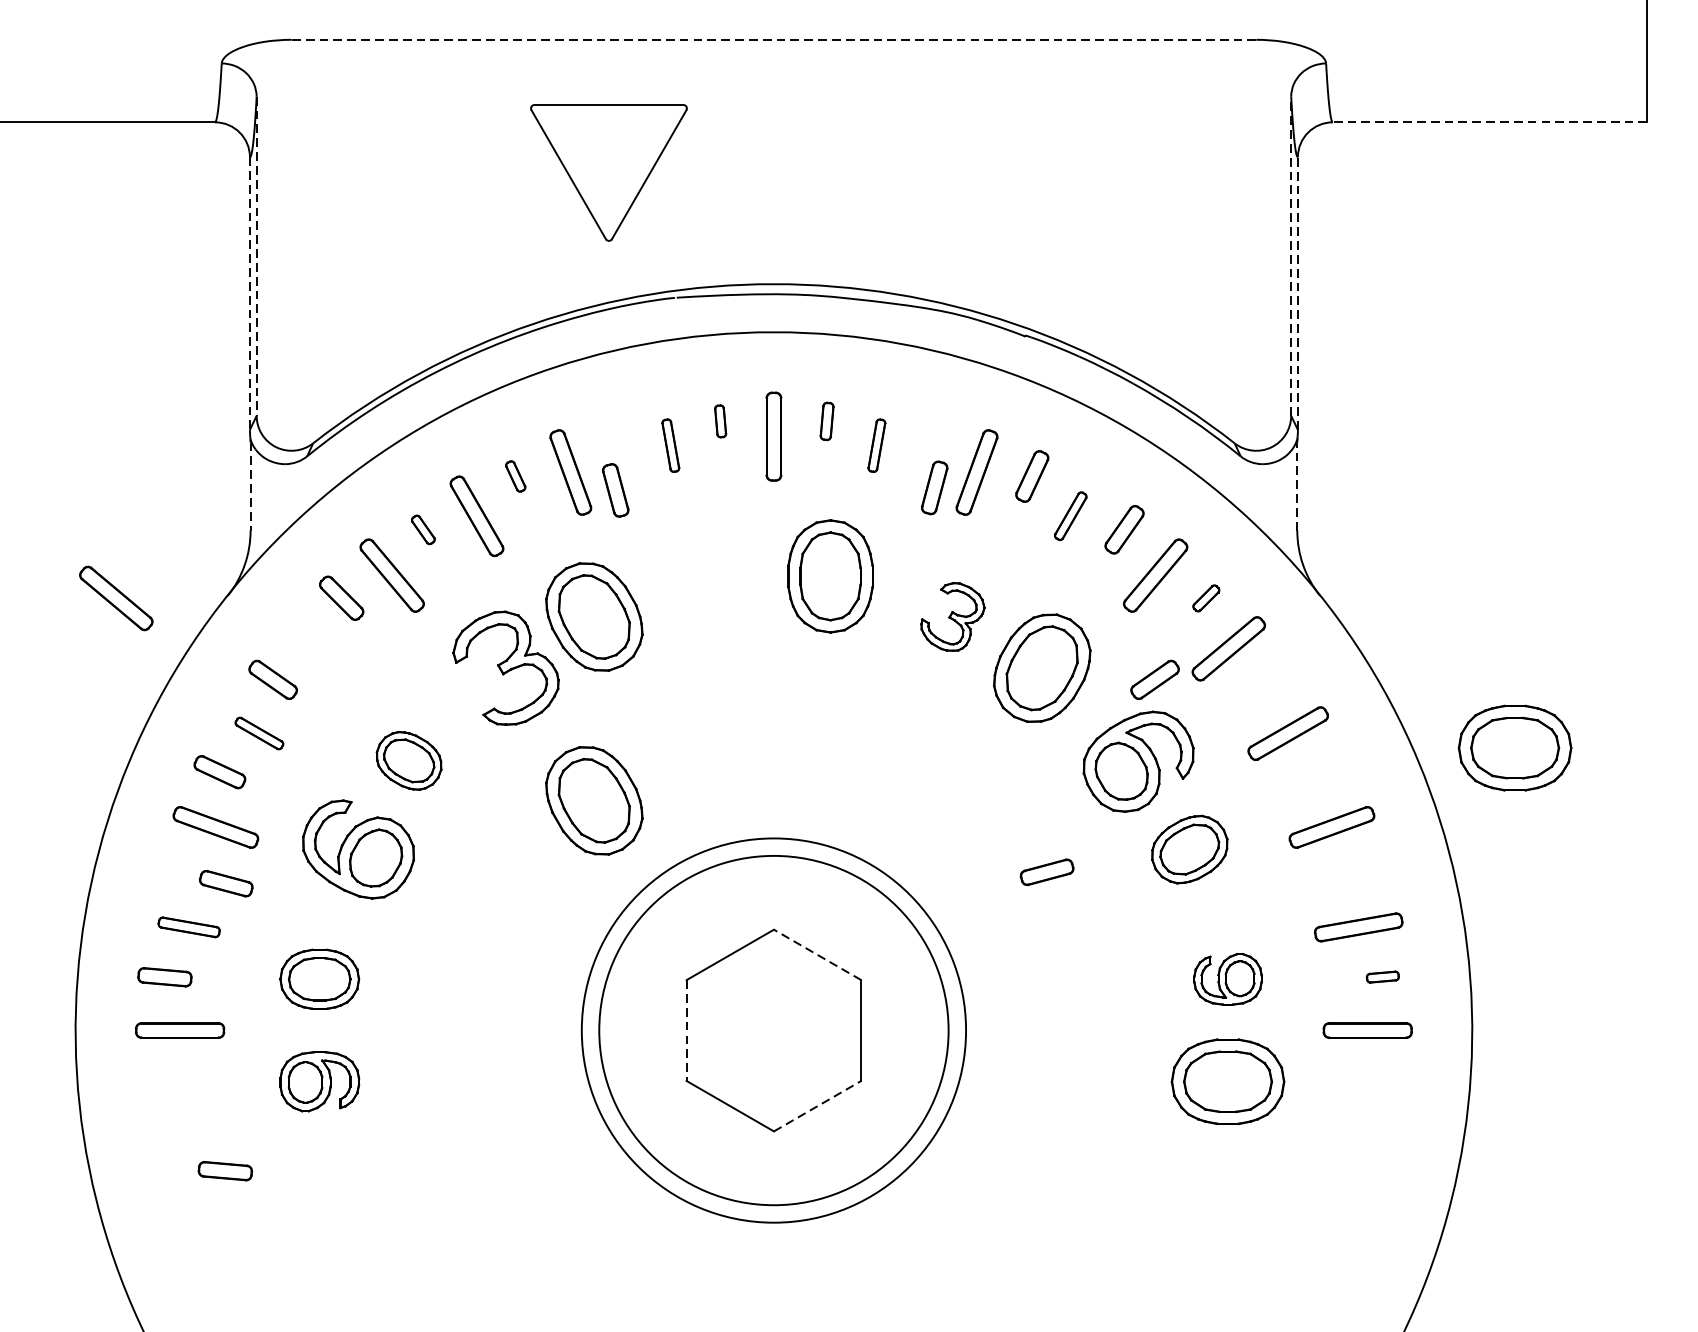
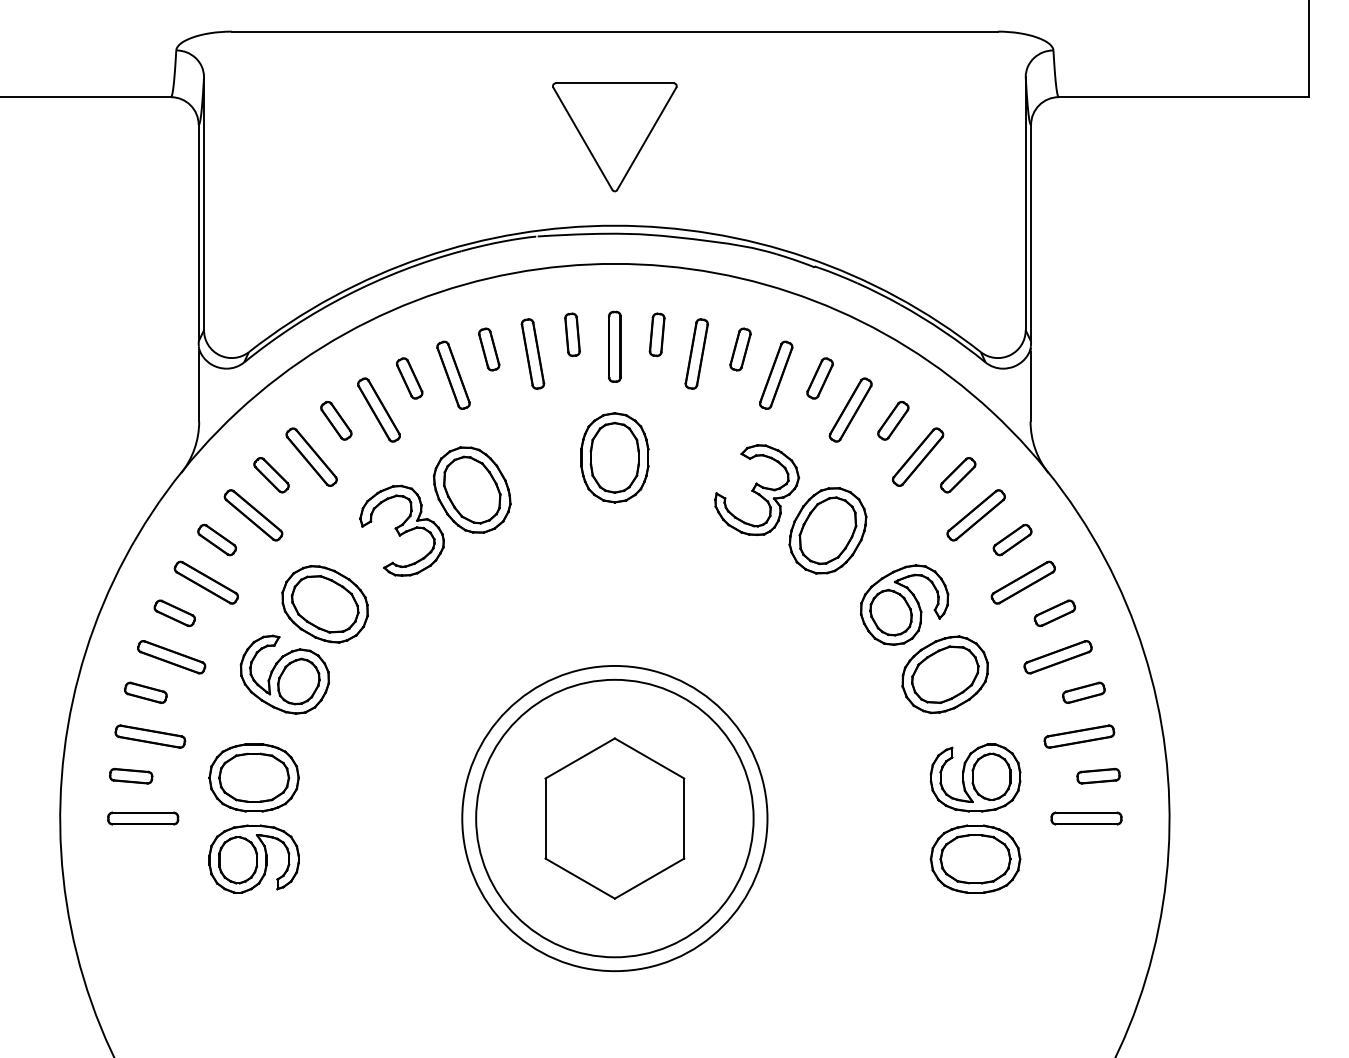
line: (773, 39) -> (614, 31), dashed -> solid
line: (1489, 122) -> (1183, 97), dashed -> solid
part: (608, 173) -> (614, 137), moved
line: (257, 256) -> (204, 203), dashed -> solid
line: (1290, 256) -> (1025, 203), dashed -> solid
line: (1298, 292) -> (1031, 232), dashed -> solid
line: (249, 293) -> (198, 233), dashed -> solid
part: (720, 421) -> (572, 334), size x1.67
part: (826, 421) -> (656, 334), size x1.43
part: (670, 445) -> (532, 353), size x1.67
part: (876, 445) -> (696, 353), size x1.67
part: (515, 476) -> (409, 378), size x1.67
line: (250, 486) -> (199, 386), dashed -> solid
line: (1297, 486) -> (1030, 386), dashed -> solid
part: (934, 487) -> (740, 349), moved
part: (616, 490) -> (489, 349), moved
part: (1070, 515) -> (850, 409), size x1.67
part: (423, 529) -> (336, 420), size x1.67
part: (830, 575) -> (614, 457), moved
part: (116, 598) -> (253, 515), moved
part: (1206, 598) -> (958, 475), size x1.67
part: (952, 616) -> (756, 489), size x1.67
part: (1154, 679) -> (1012, 539), moved
part: (258, 733) -> (205, 582), size x1.67
part: (1515, 747) -> (1203, 593), removed
part: (408, 761) -> (324, 604), size x1.67
part: (1327, 771) -> (1054, 612), added
part: (593, 800) -> (471, 635), removed
part: (1188, 849) -> (944, 674), size x1.43
part: (1046, 871) -> (1083, 692), moved
part: (225, 883) -> (145, 692), moved
part: (189, 927) -> (150, 736), size x1.43
line: (817, 954) -> (649, 758), dashed -> solid
part: (1382, 976) -> (1098, 775), size x1.67
part: (318, 978) -> (253, 777), size x1.43
part: (1227, 978) -> (975, 777), size x1.67
line: (686, 1031) -> (545, 819), dashed -> solid
part: (318, 1080) -> (253, 858), size x1.43
line: (817, 1106) -> (649, 878), dashed -> solid
part: (225, 1170) -> (179, 929), removed

